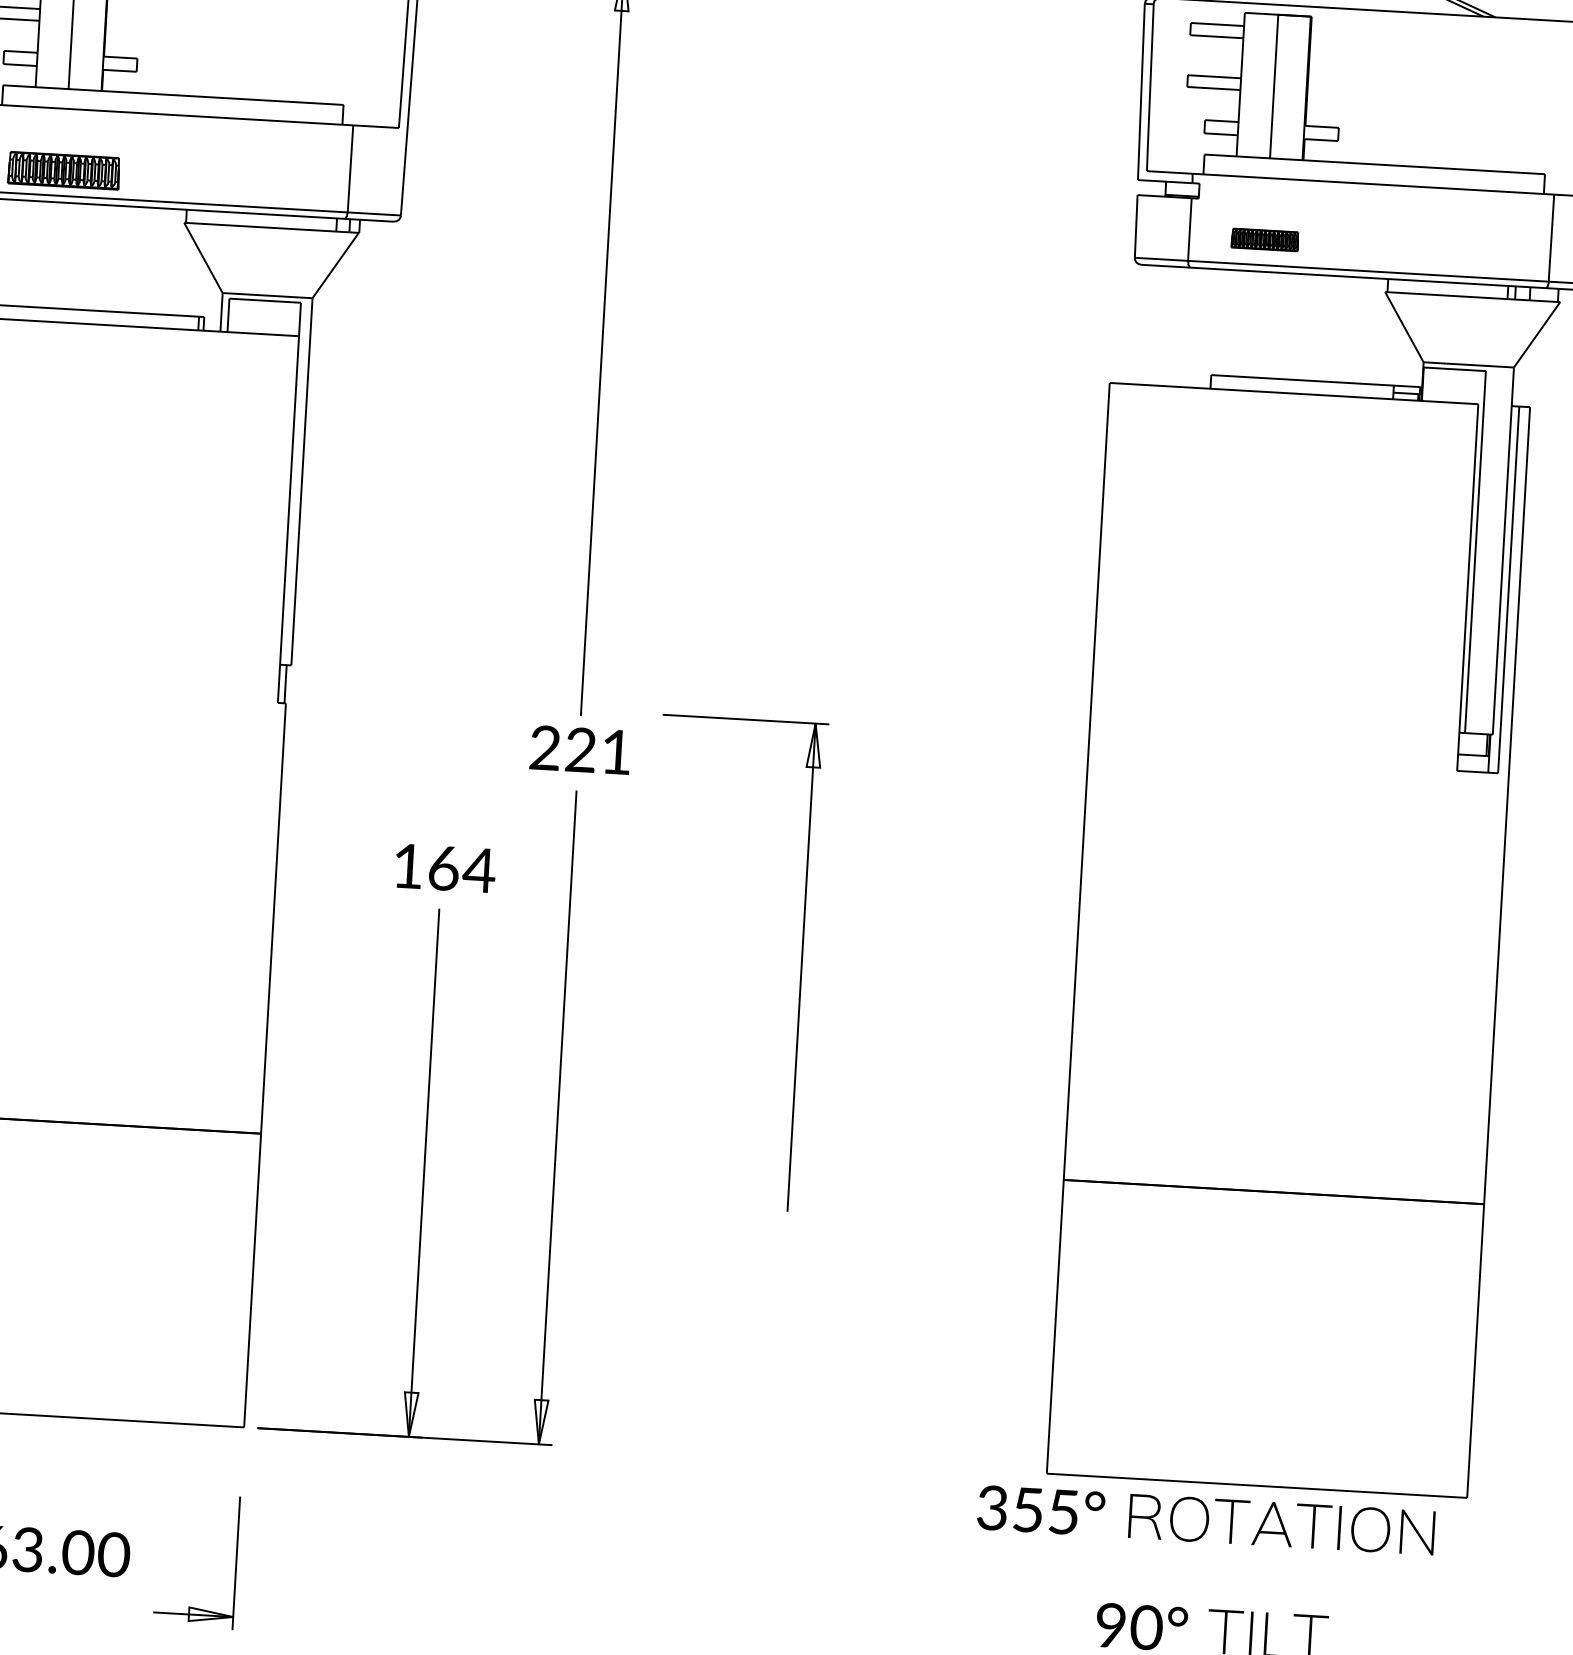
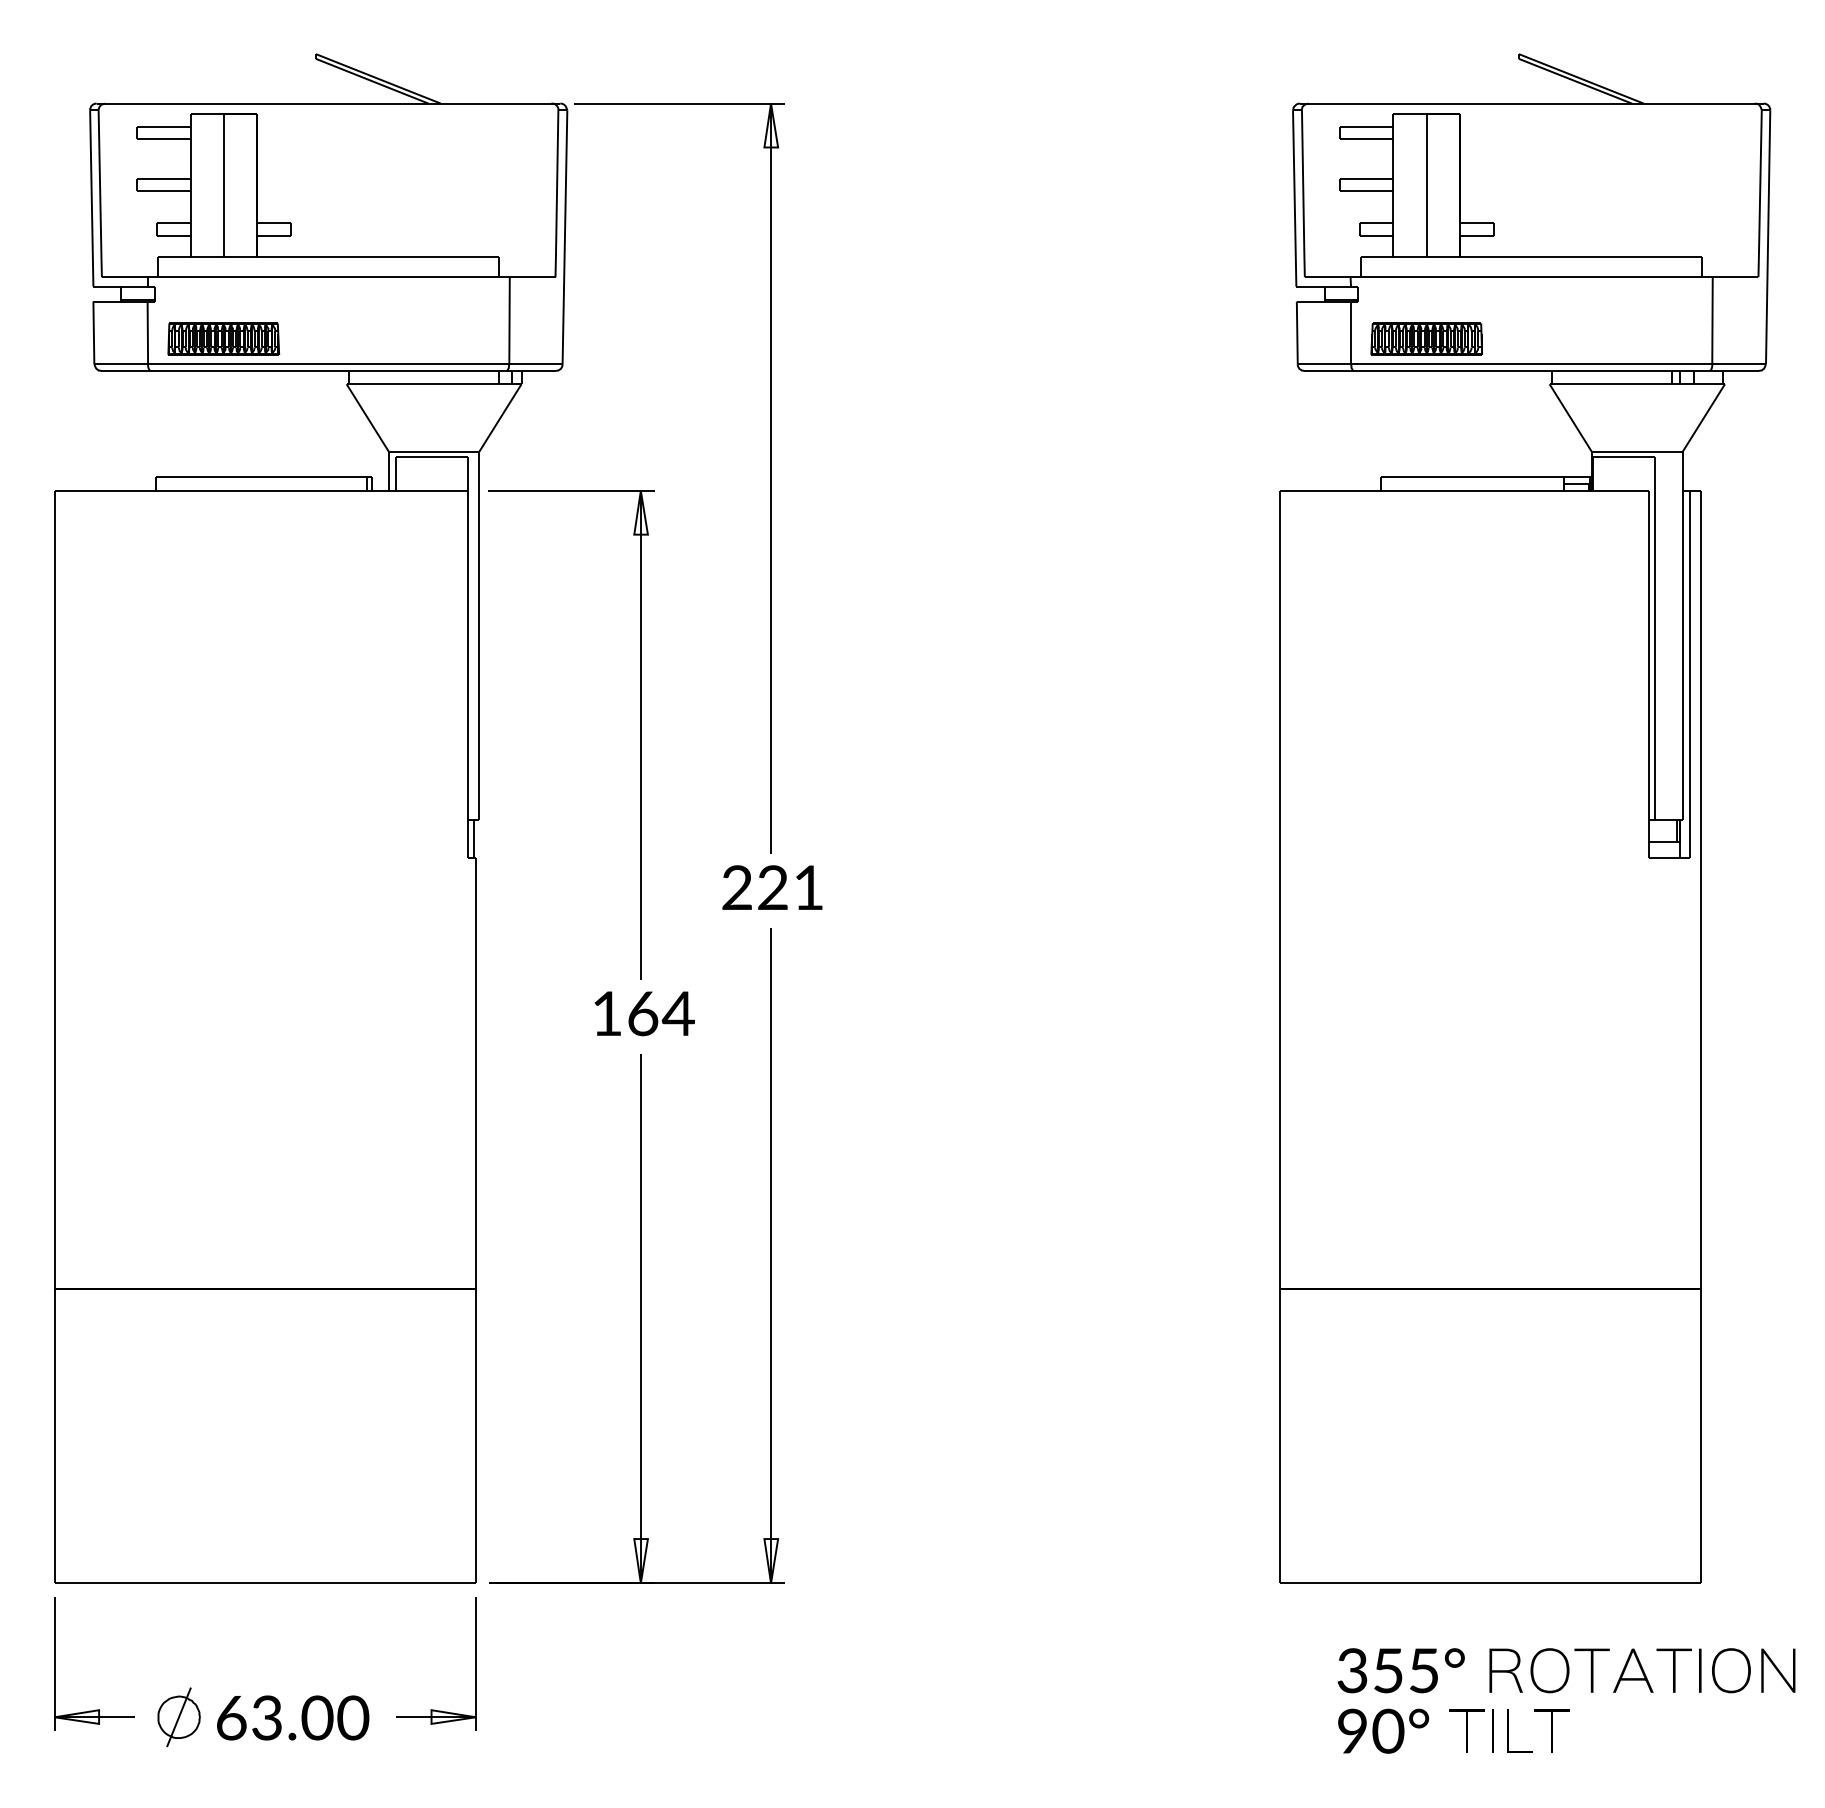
part: (1264, 239) -> (1426, 338), size x1.67
part: (801, 966) -> (640, 734), moved
text: (1206, 1520) -> (1566, 1670), moved
part: (235, 1563) -> (475, 1663), moved

